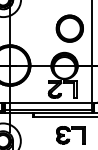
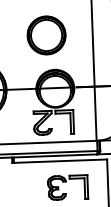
part: (69, 28) -> (46, 35), moved

